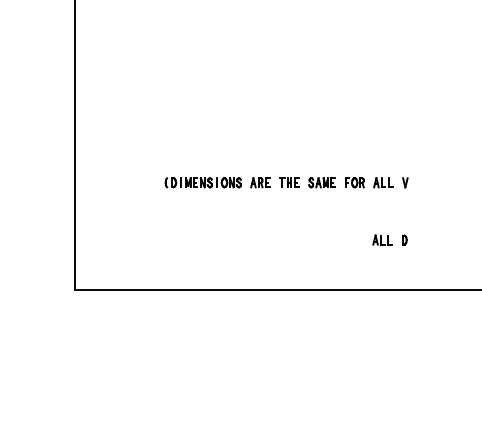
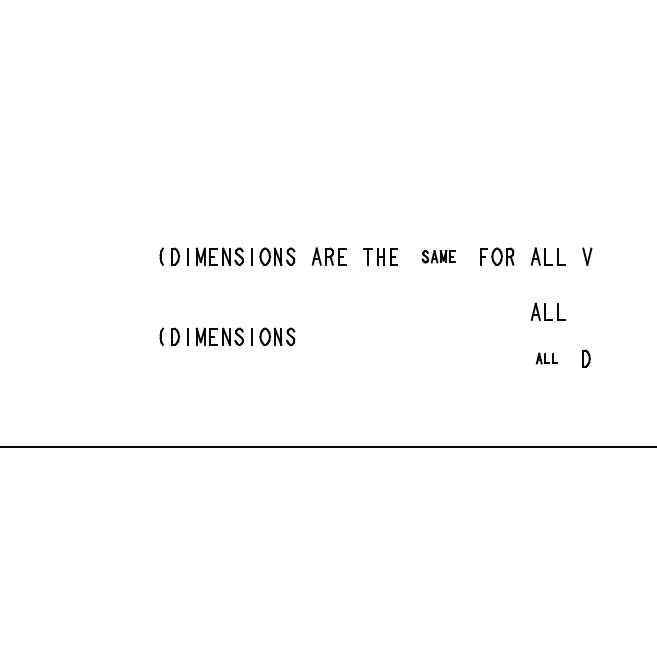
part: (321, 182) -> (437, 256), size x0.7
part: (383, 213) -> (548, 311), added
part: (202, 227) -> (226, 336), added
part: (382, 239) -> (546, 357), size x0.6

